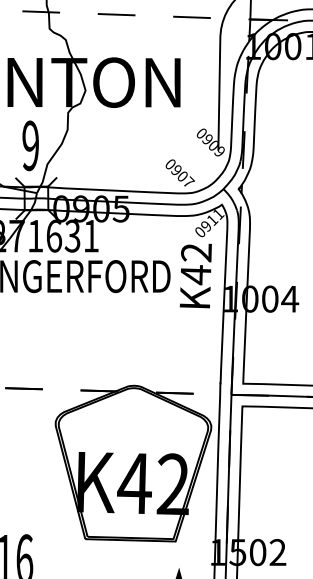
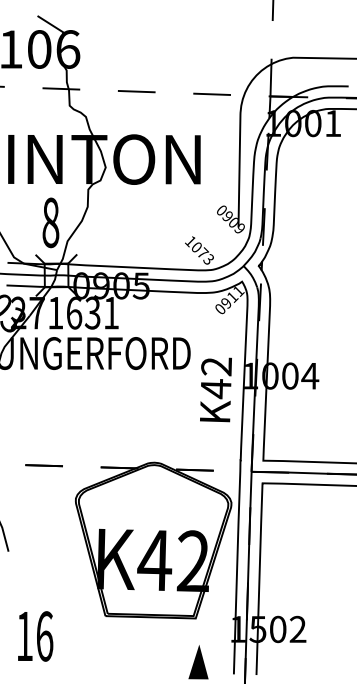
text: (30, 145) -> (50, 222), 9 -> 8
text: (180, 173) -> (200, 250), 0907 -> 1073
text: (195, 275) -> (215, 389), moved

